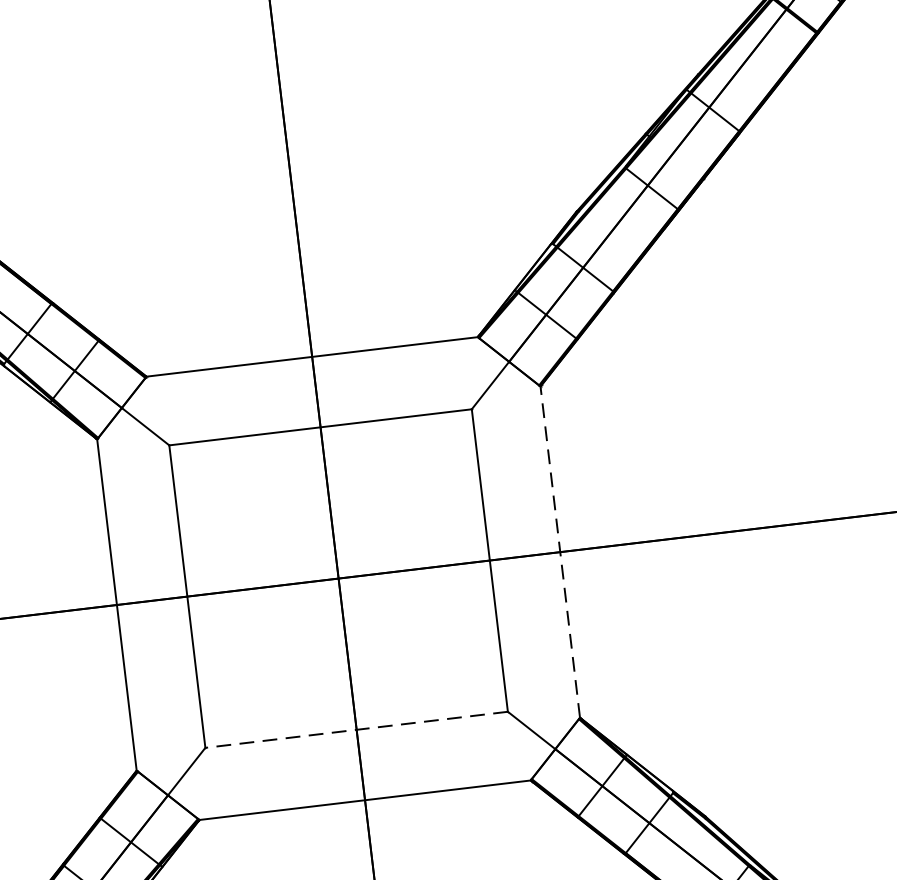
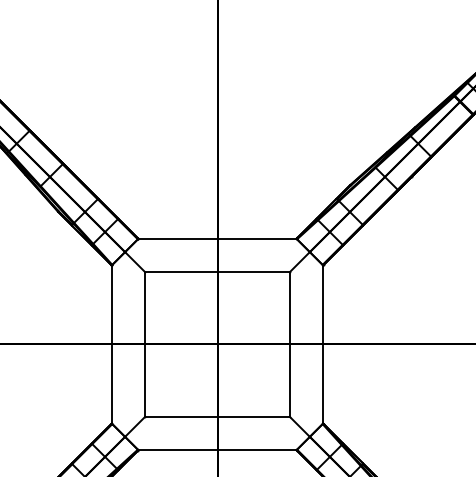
line: (560, 552) -> (323, 344), dashed -> solid
line: (354, 729) -> (216, 416), dashed -> solid

